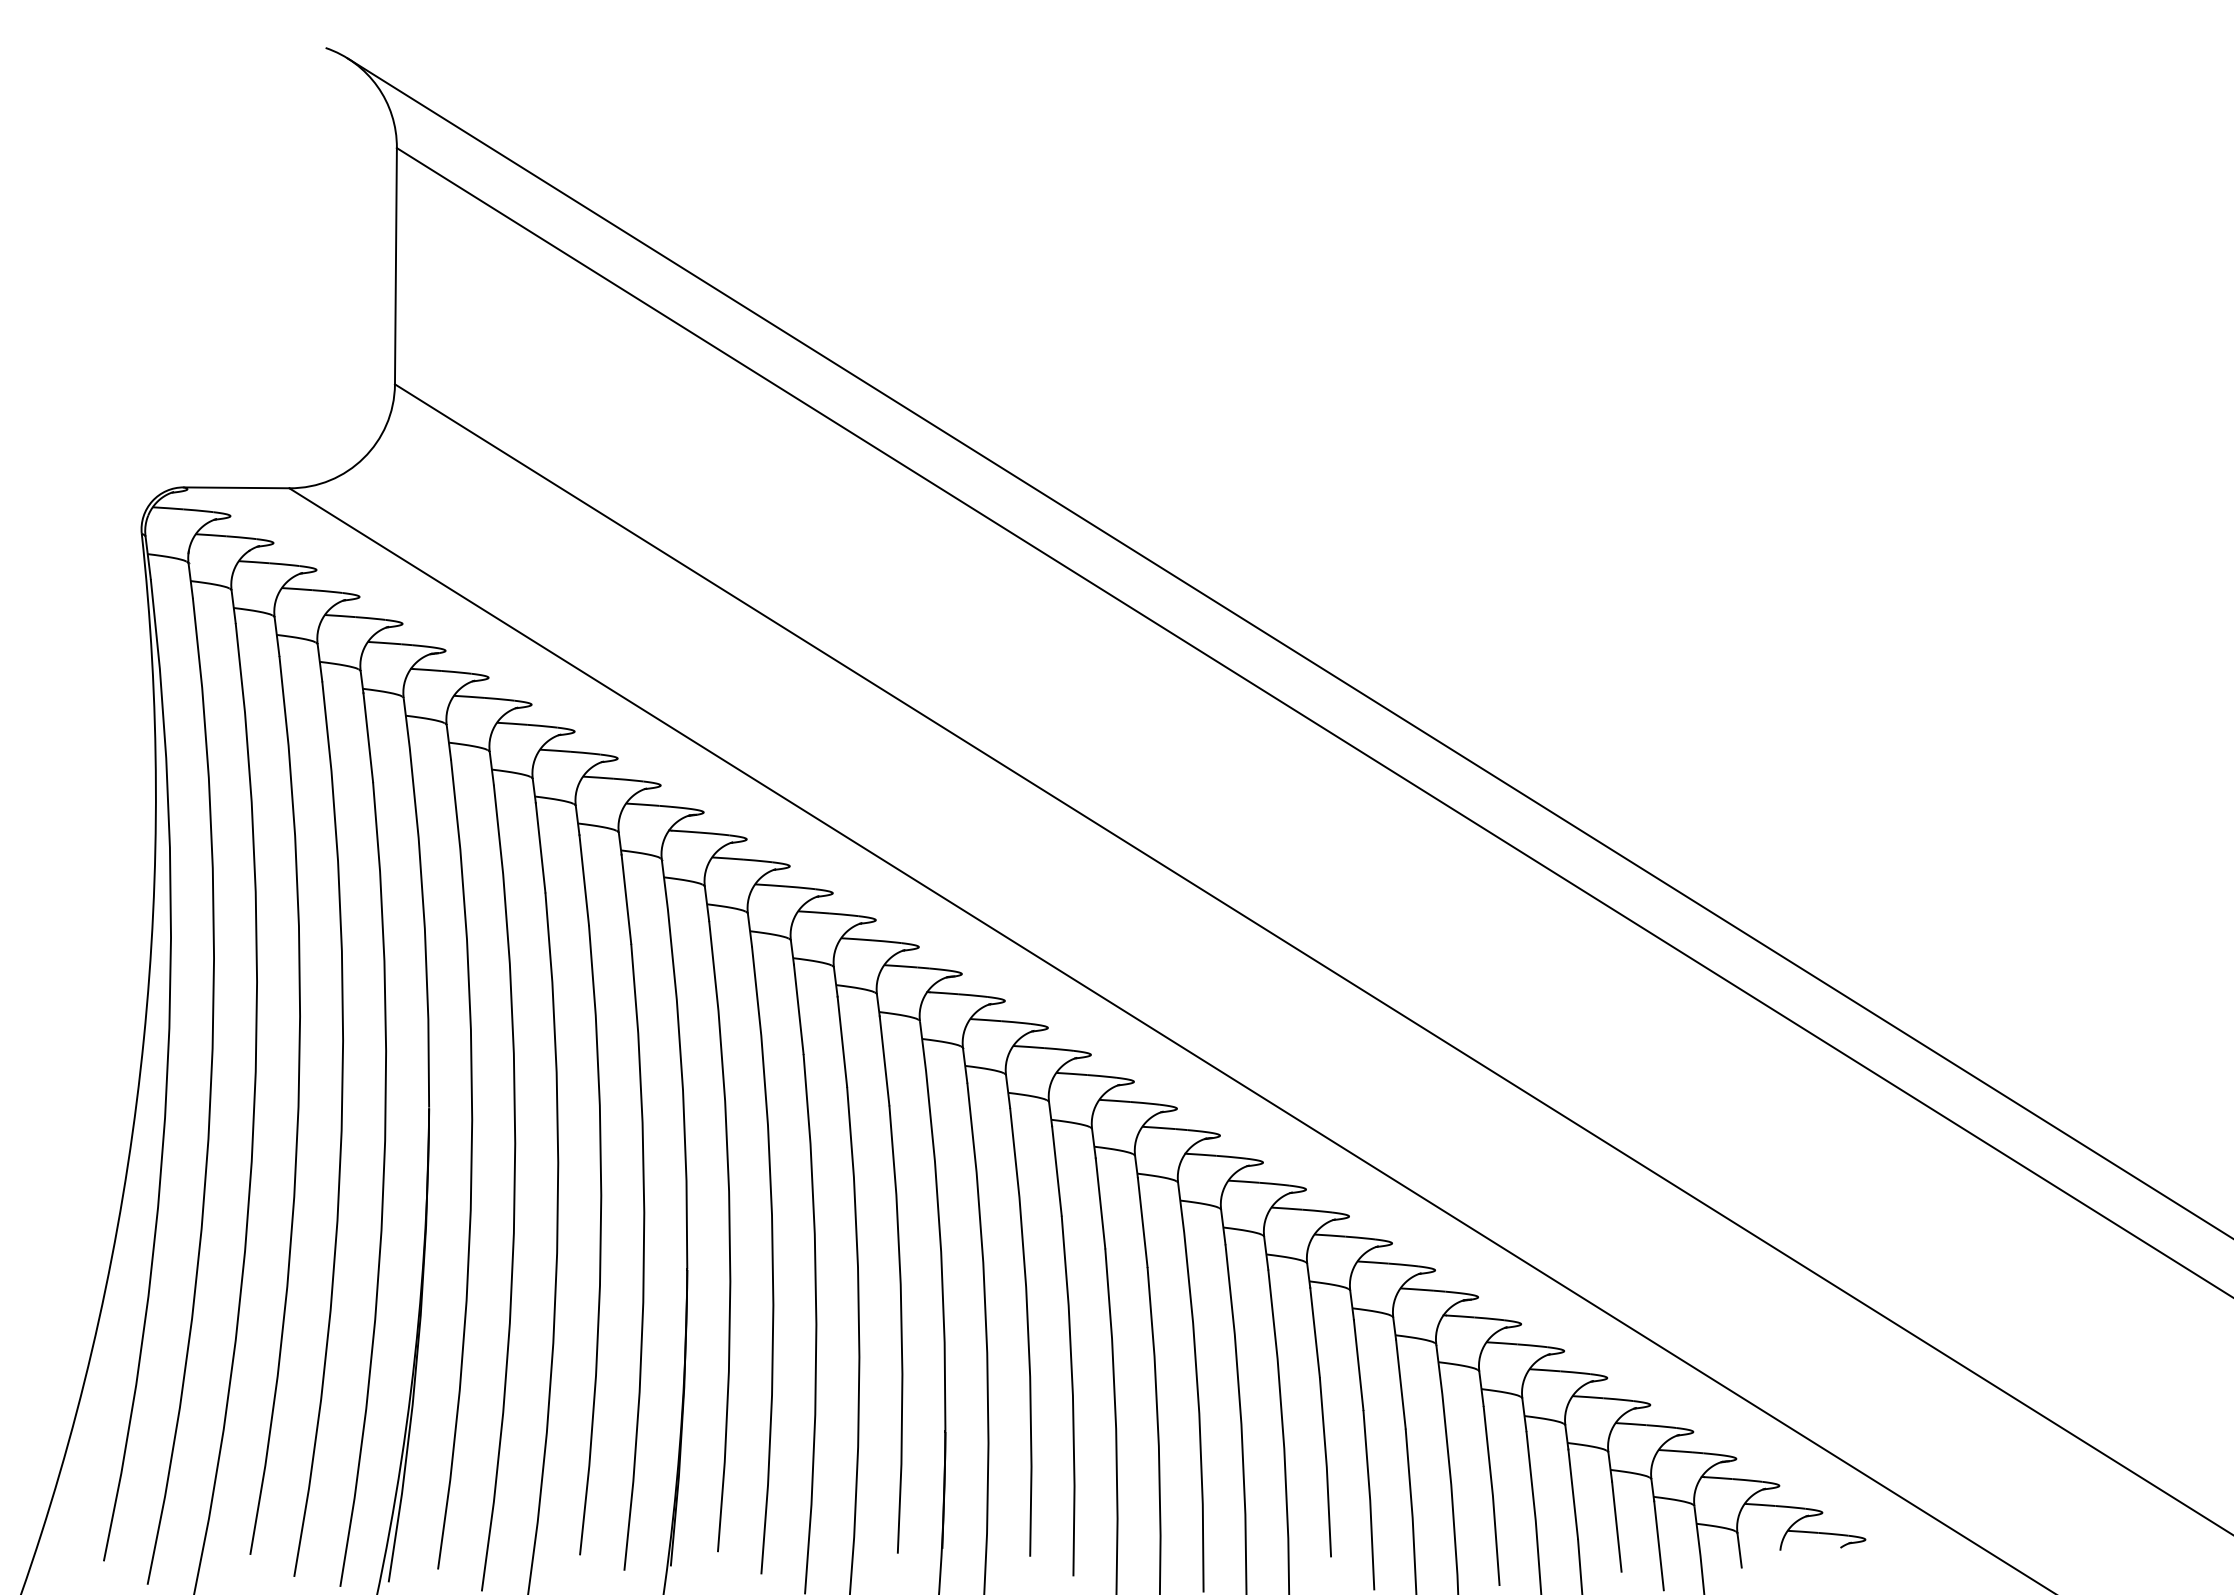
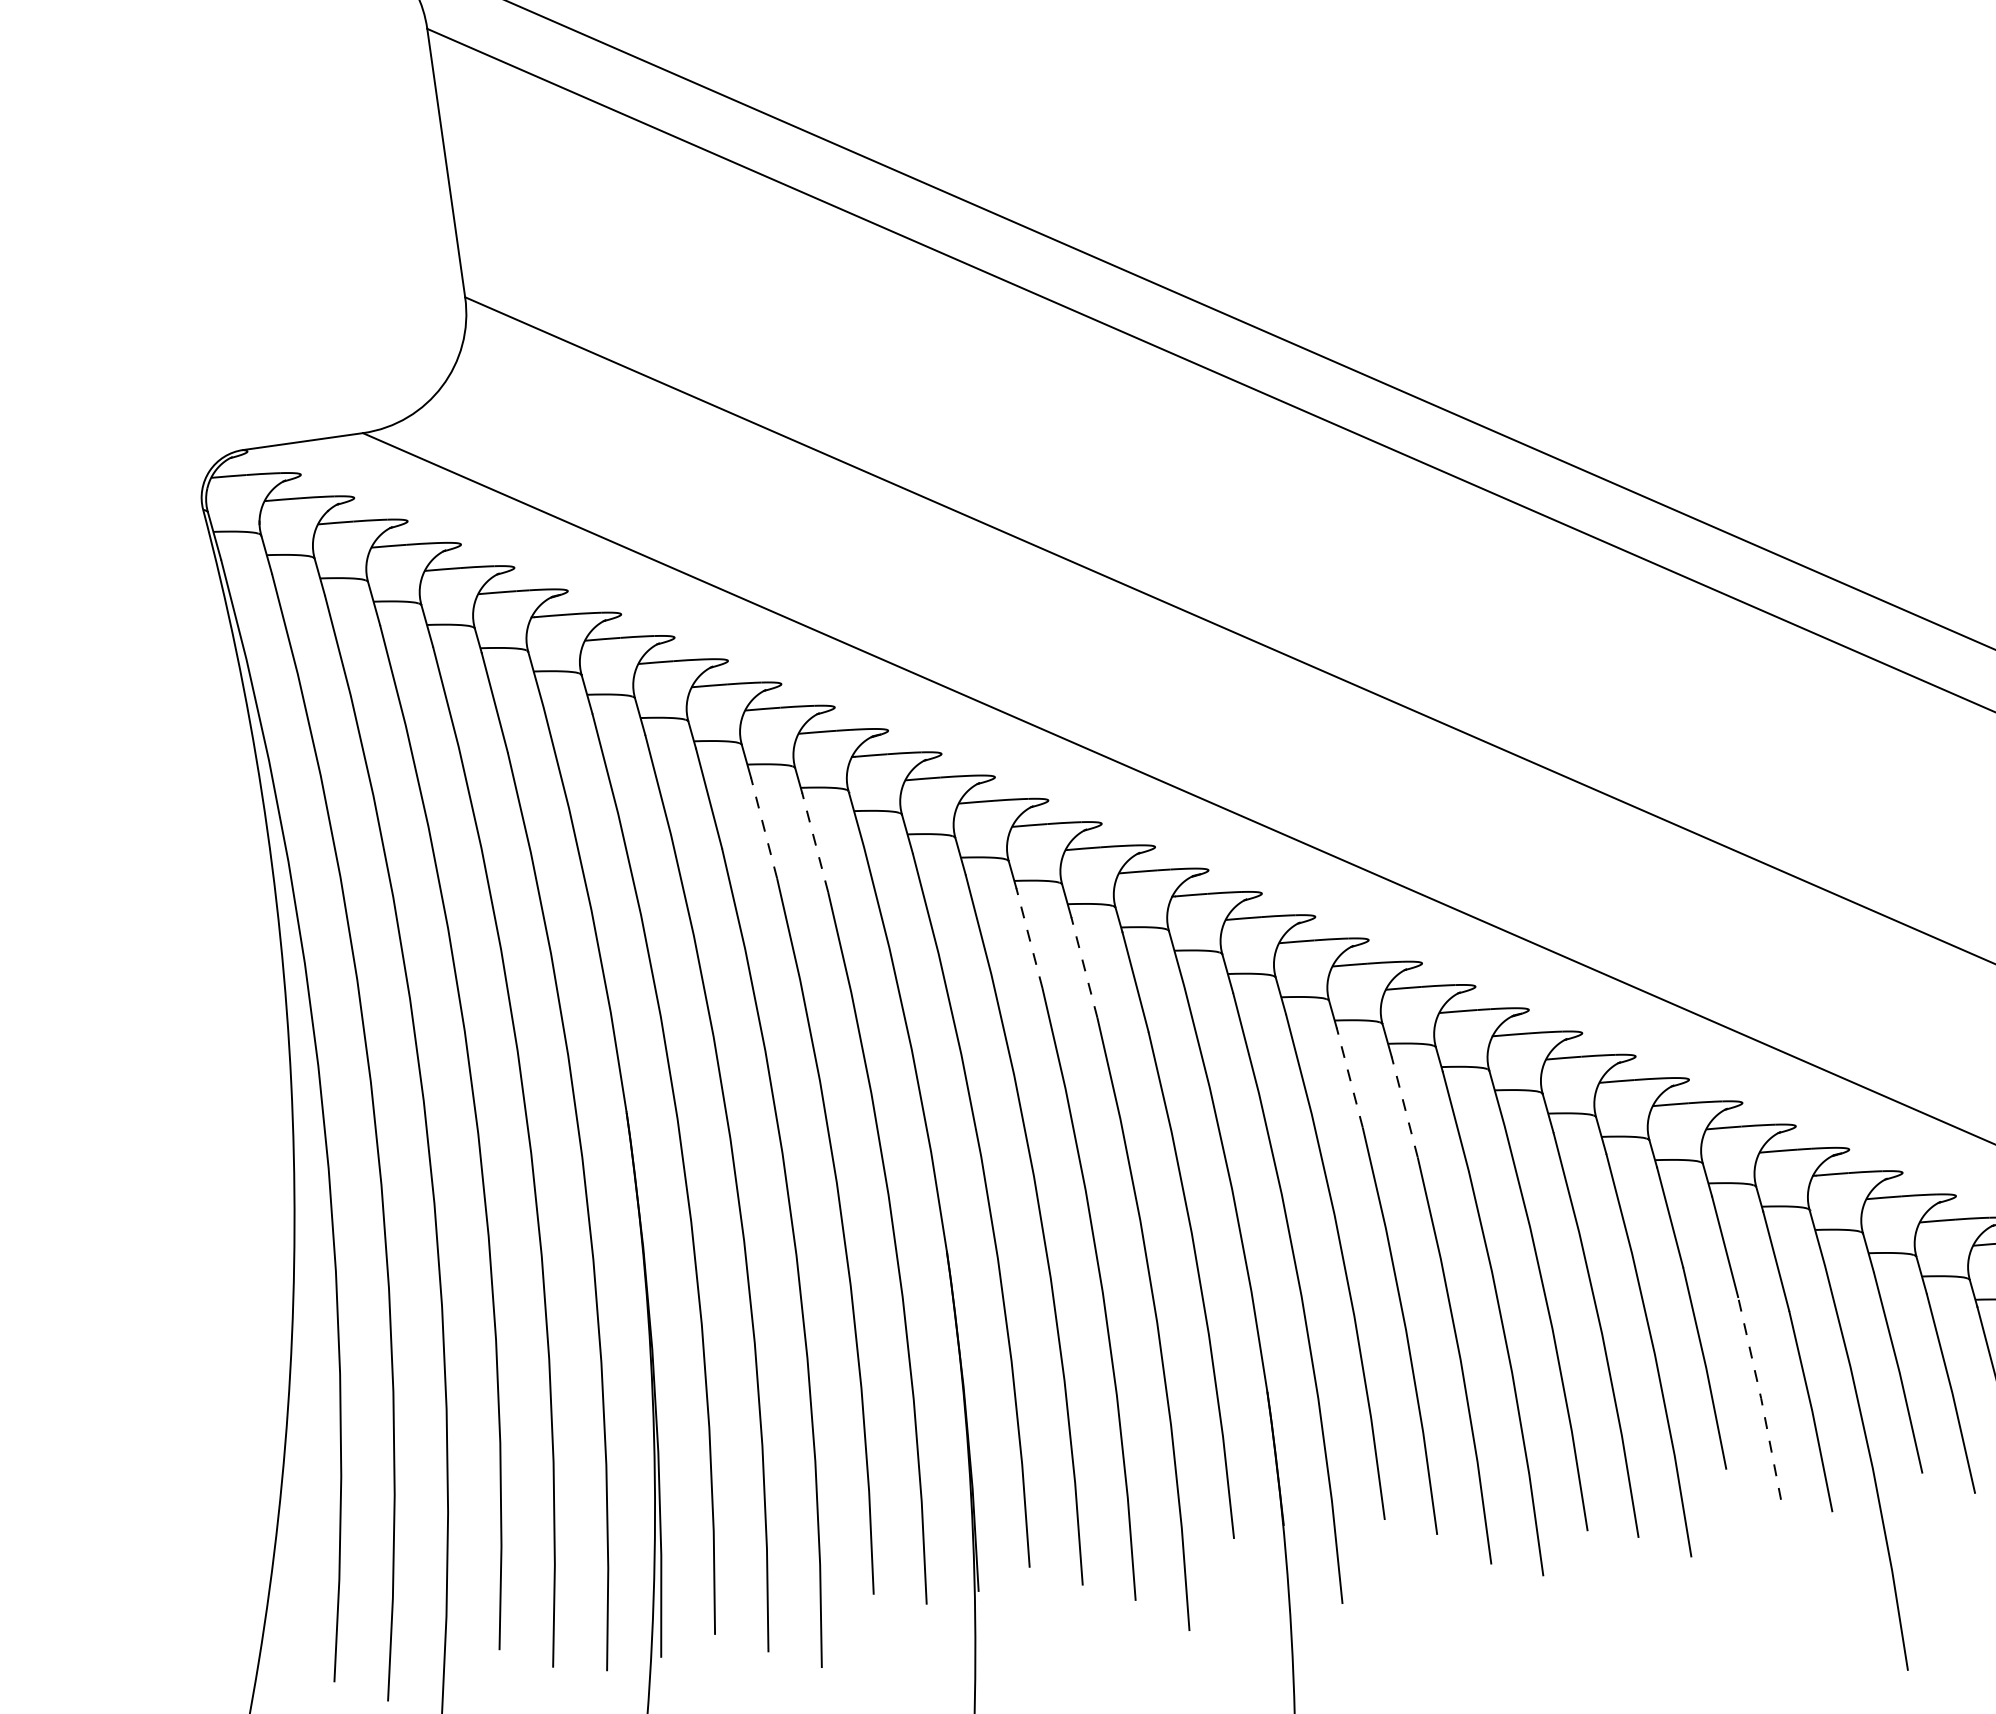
line: (584, 879) -> (764, 827), solid -> dashed
line: (626, 899) -> (815, 842), solid -> dashed
line: (798, 1008) -> (1028, 937), solid -> dashed
line: (842, 1041) -> (1084, 967), solid -> dashed
line: (1056, 1170) -> (1349, 1077), solid -> dashed
line: (1100, 1202) -> (1404, 1106), solid -> dashed
line: (1370, 1500) -> (1761, 1398), solid -> dashed

